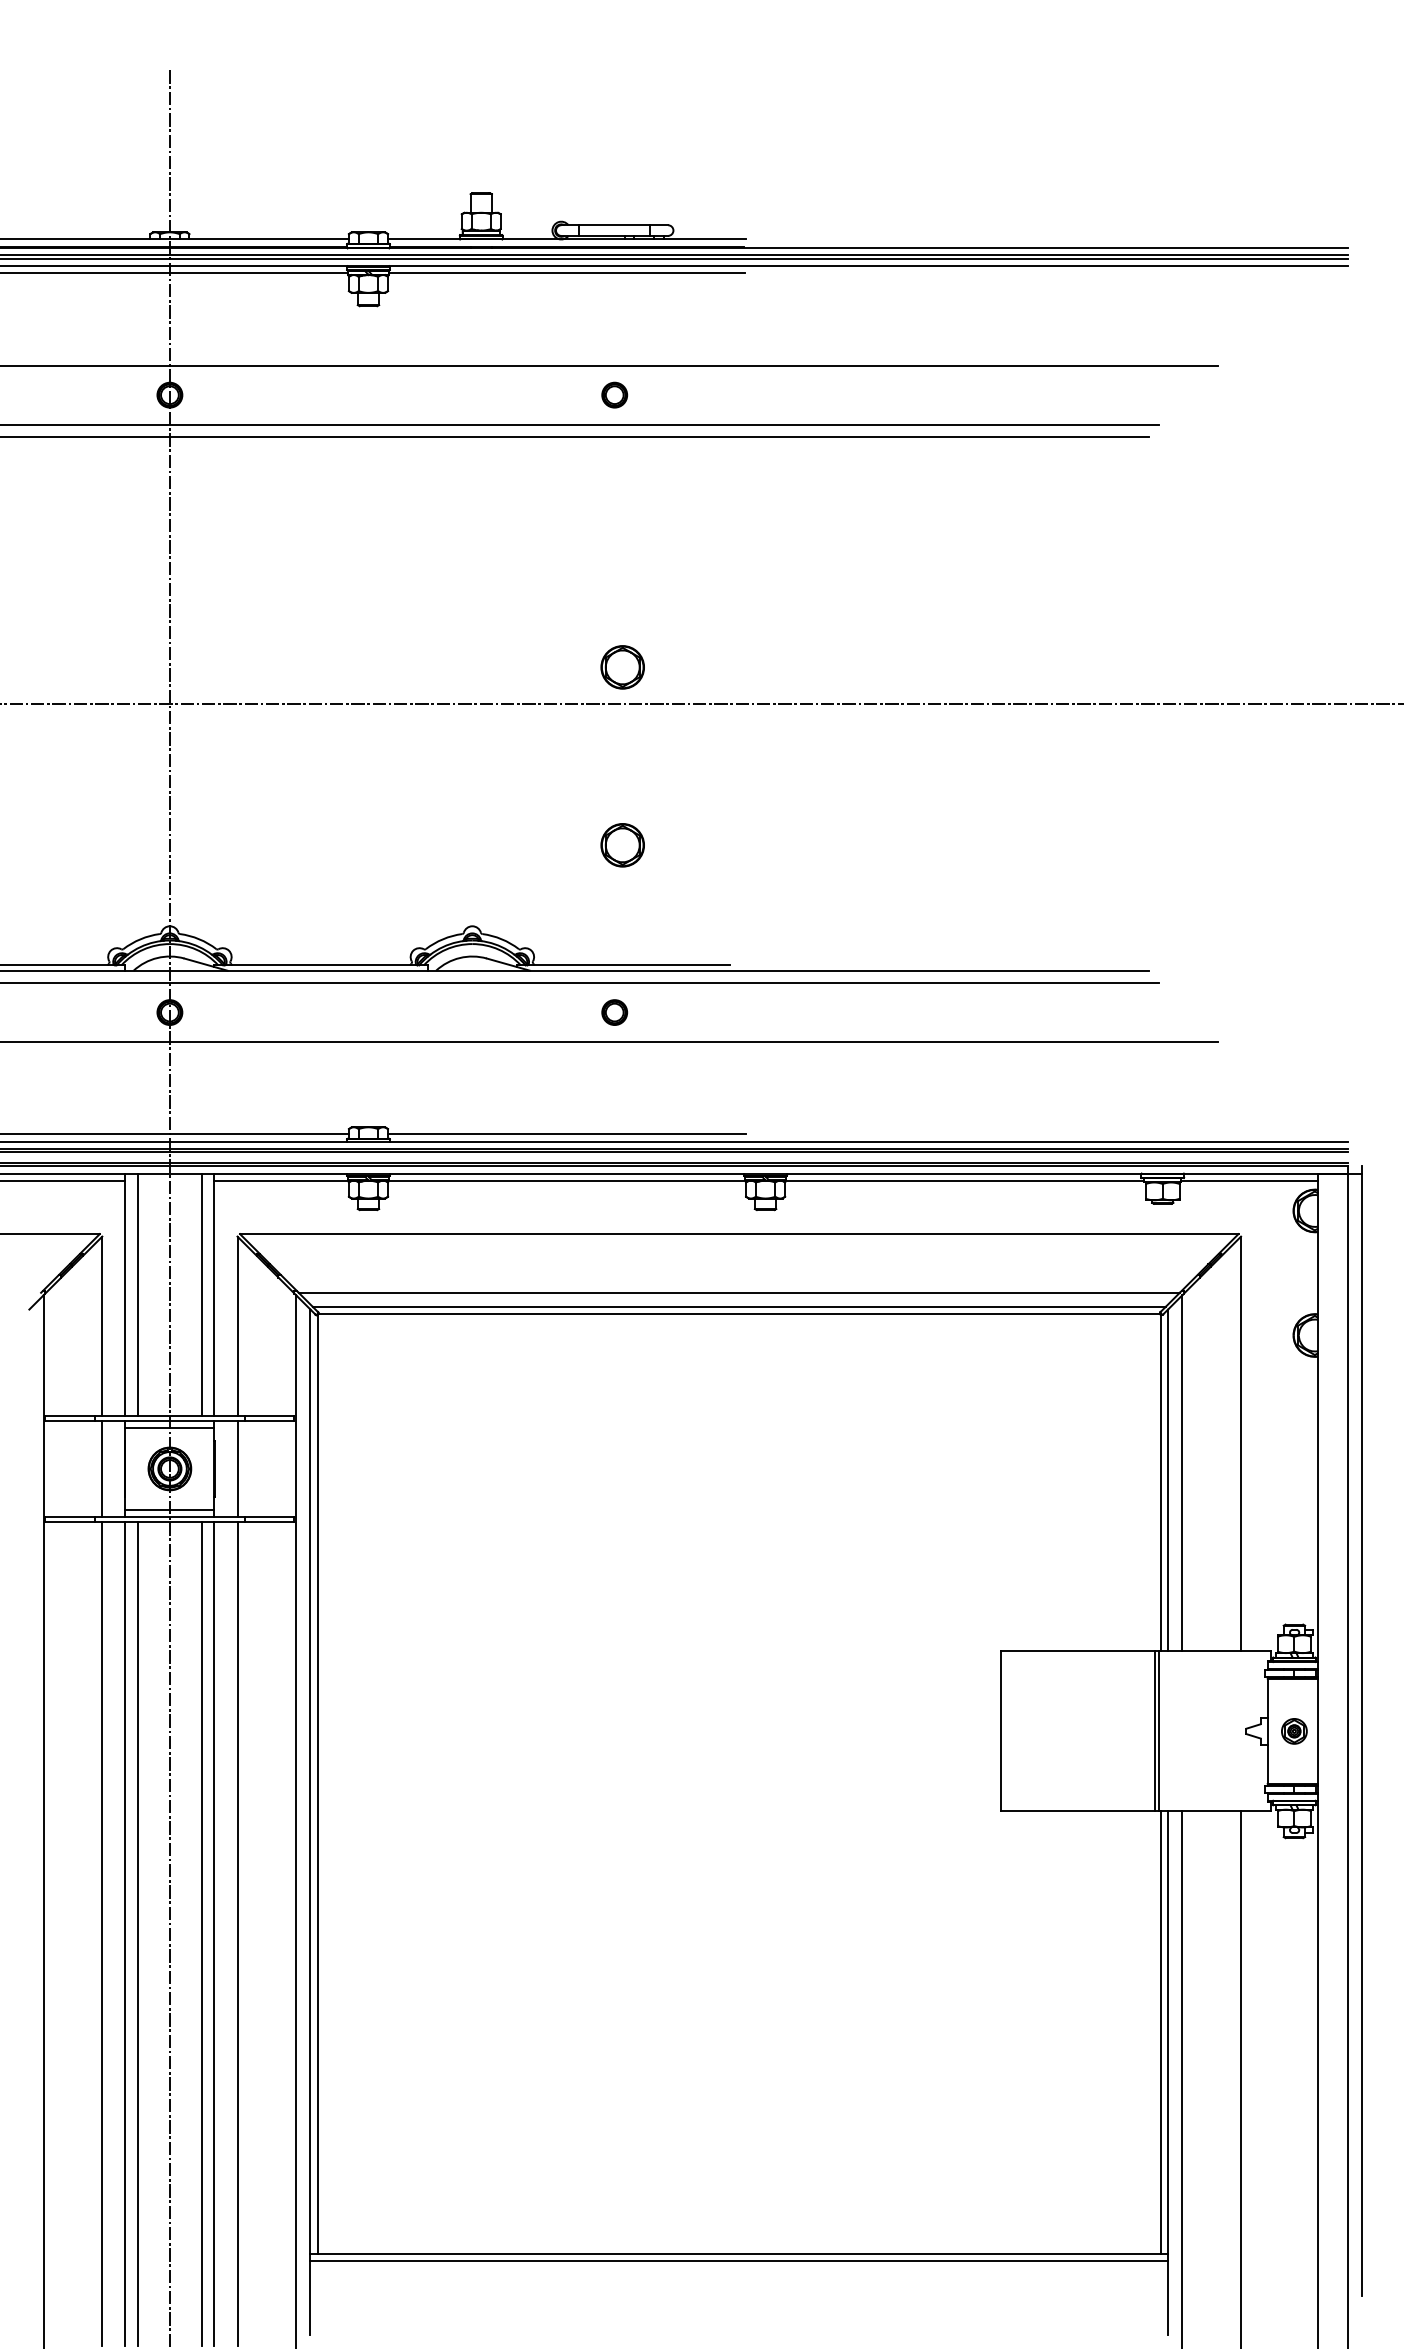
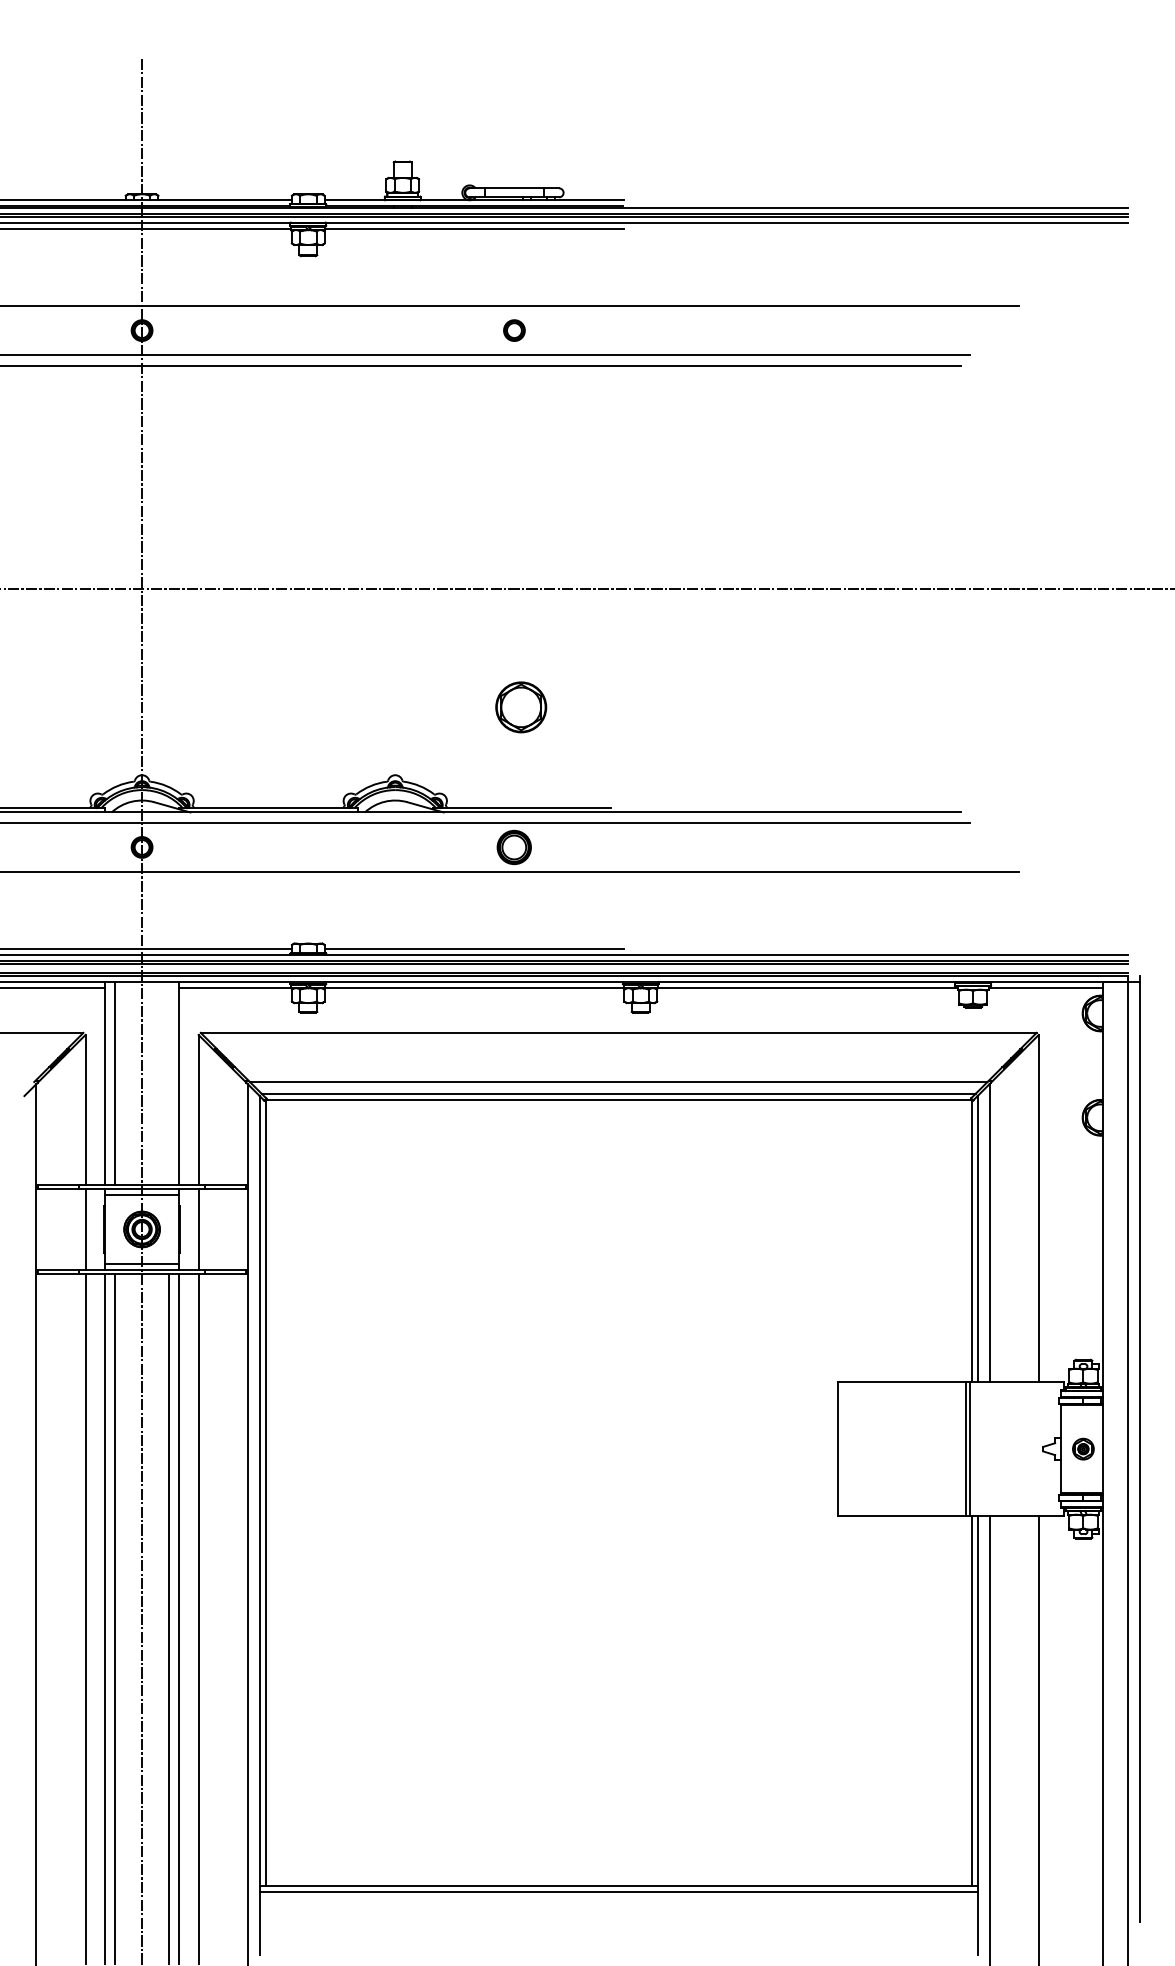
part: (622, 667) -> (520, 558), removed
part: (622, 845) -> (520, 707), size x1.4
part: (614, 1012) -> (514, 847), size x1.6
line: (201, 1294) -> (168, 1083), removed

